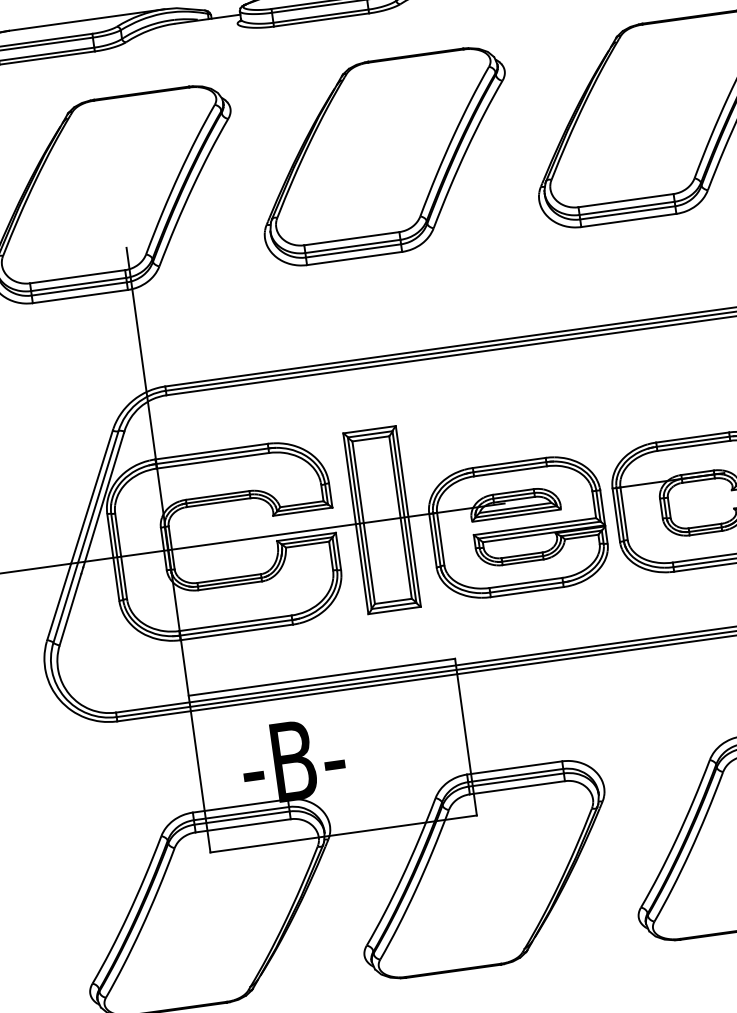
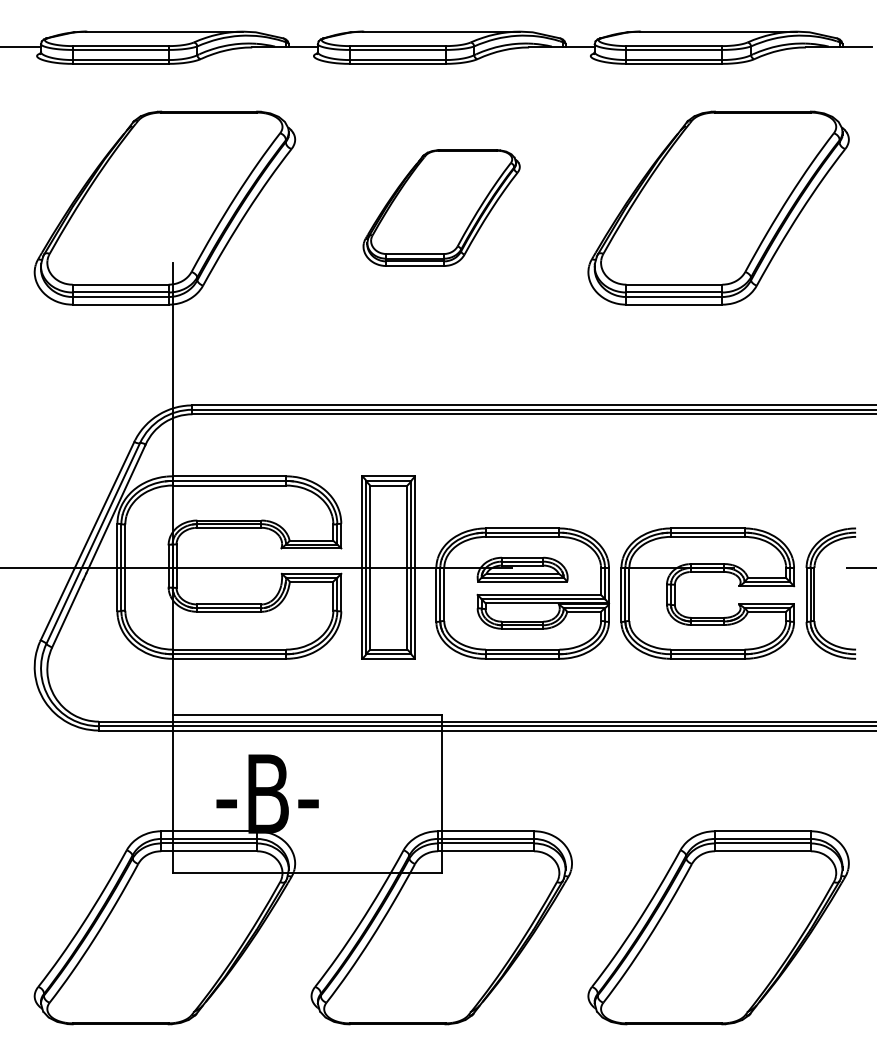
part: (384, 156) -> (441, 207), size x0.6

